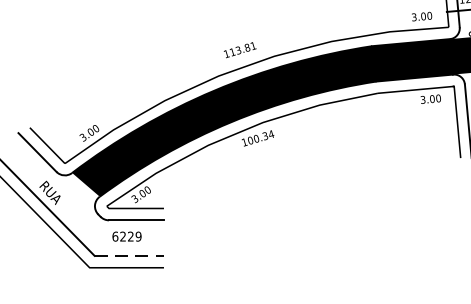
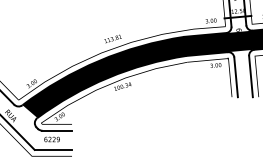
line: (129, 255) -> (53, 149), dashed -> solid

